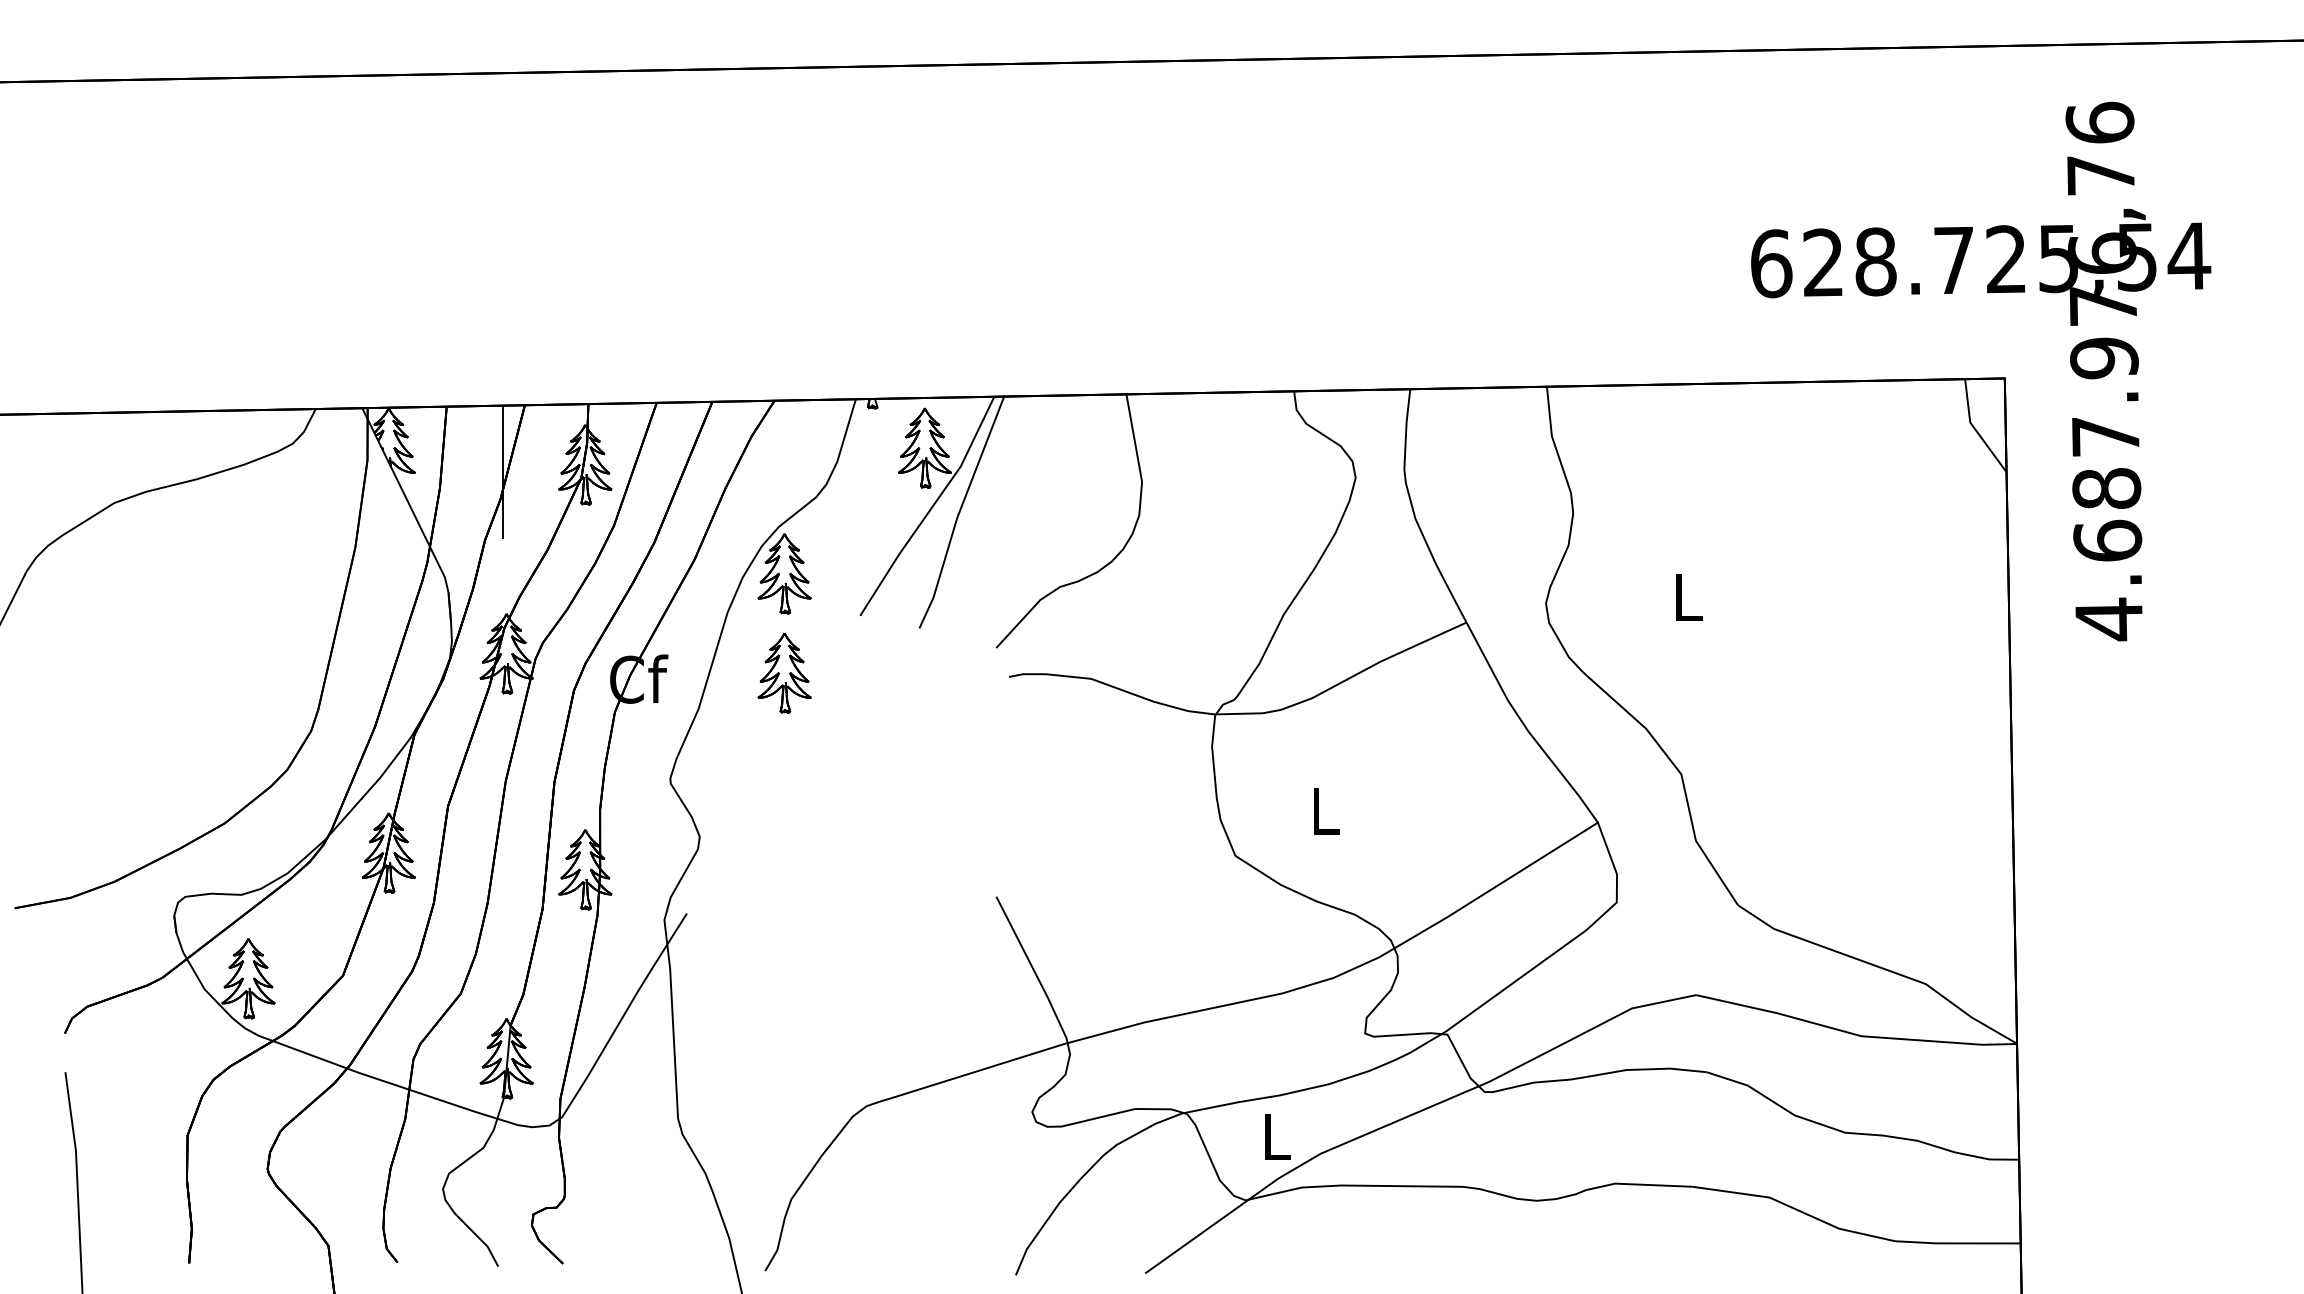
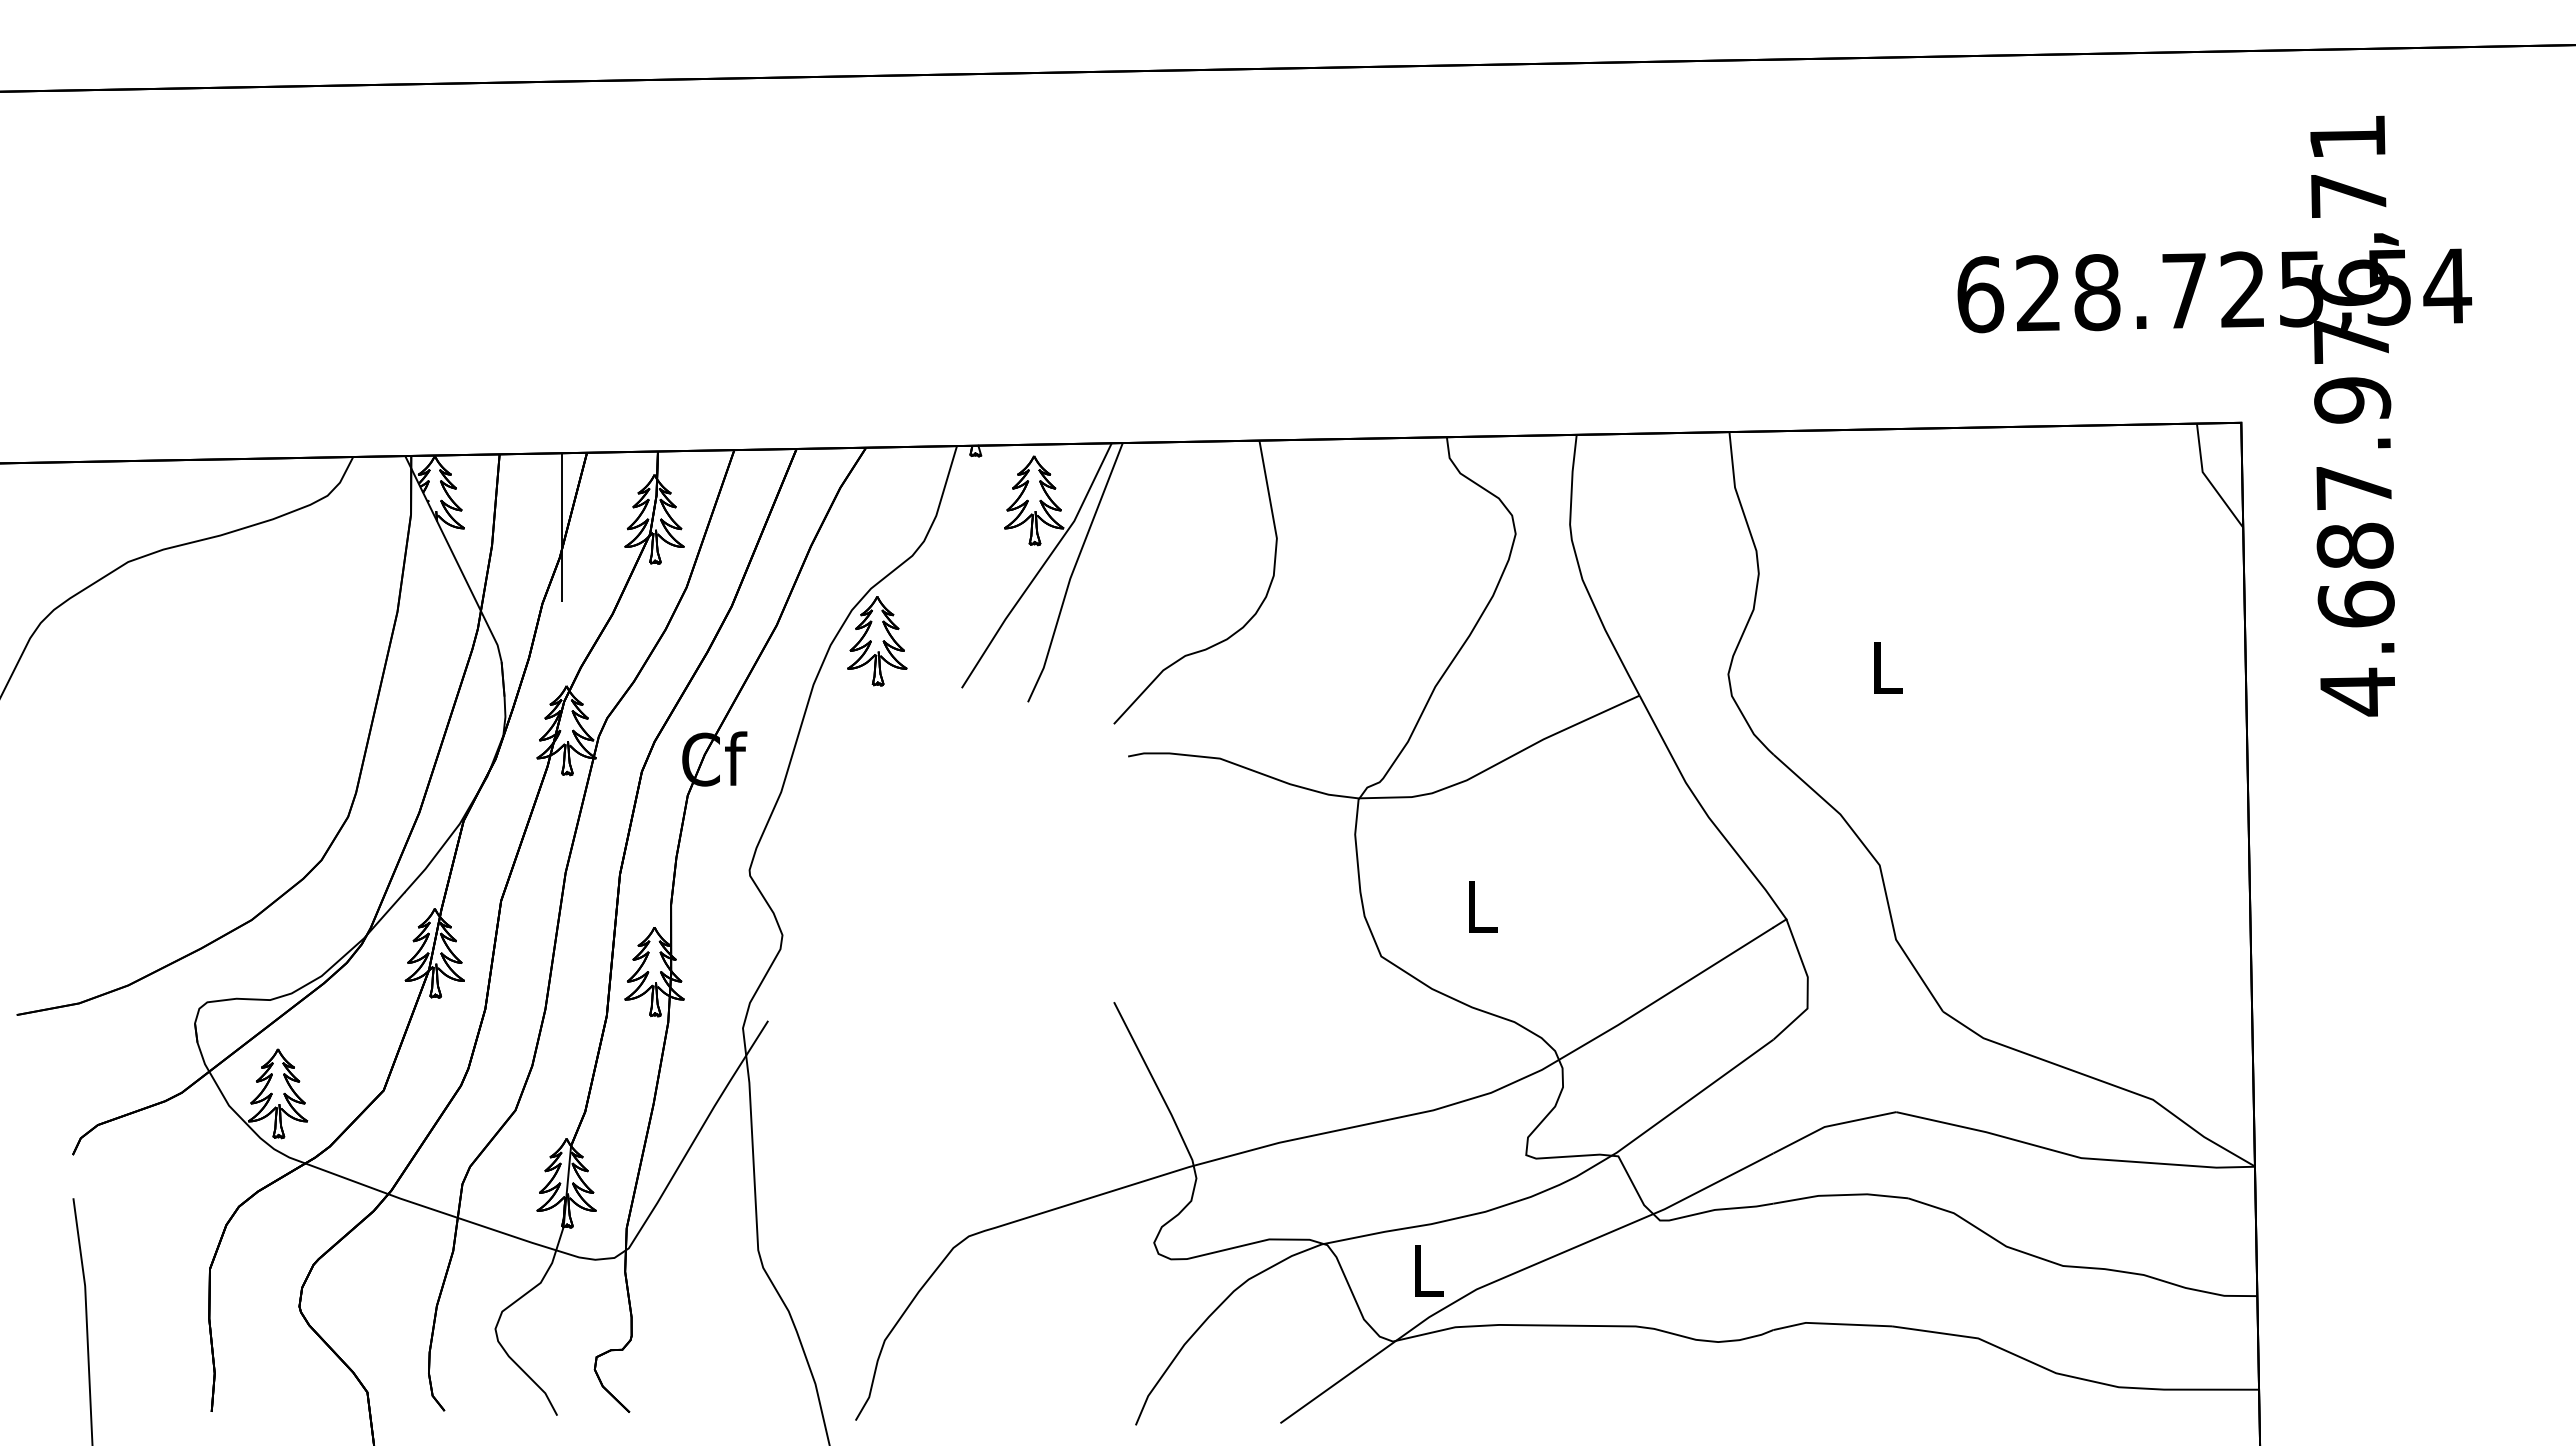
text: (2099, 122) -> (2347, 136), 4.687.976,76 -> 4.687.976,71
part: (784, 673) -> (877, 752), removed

